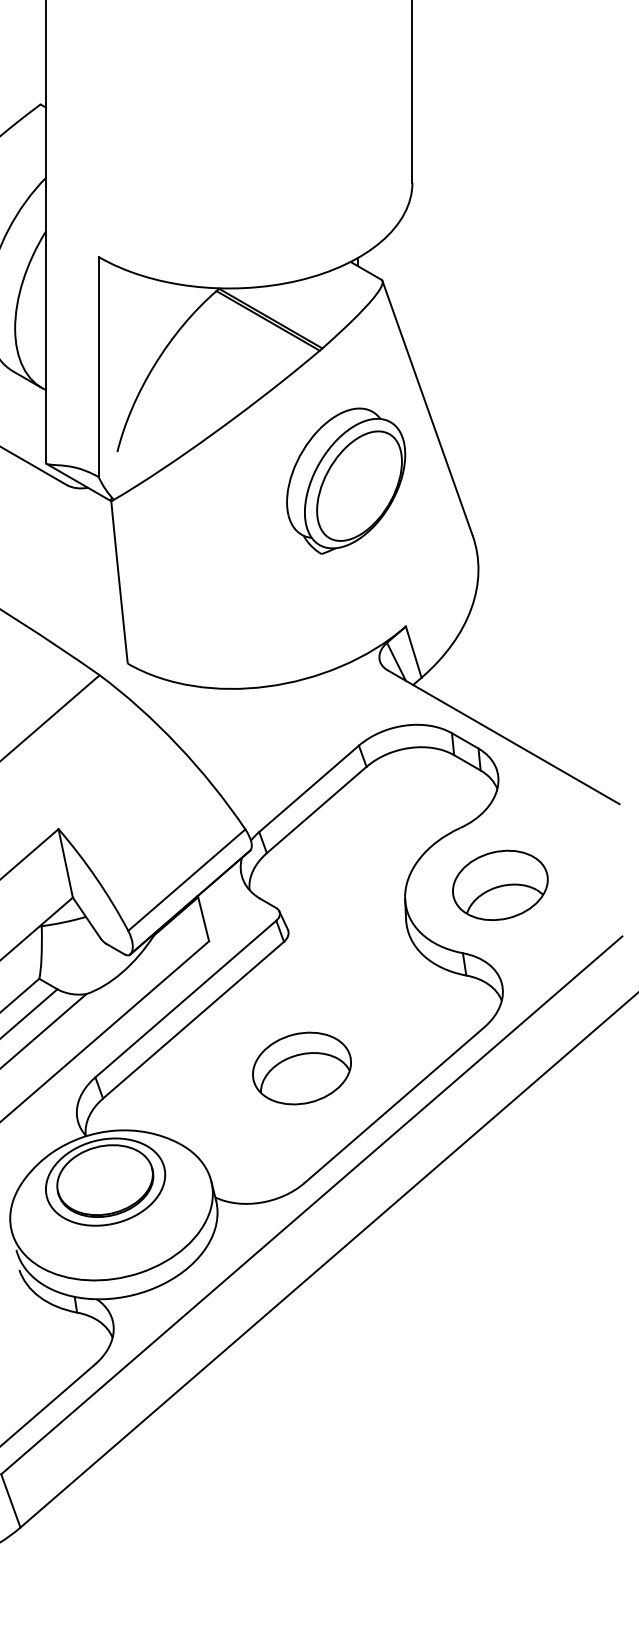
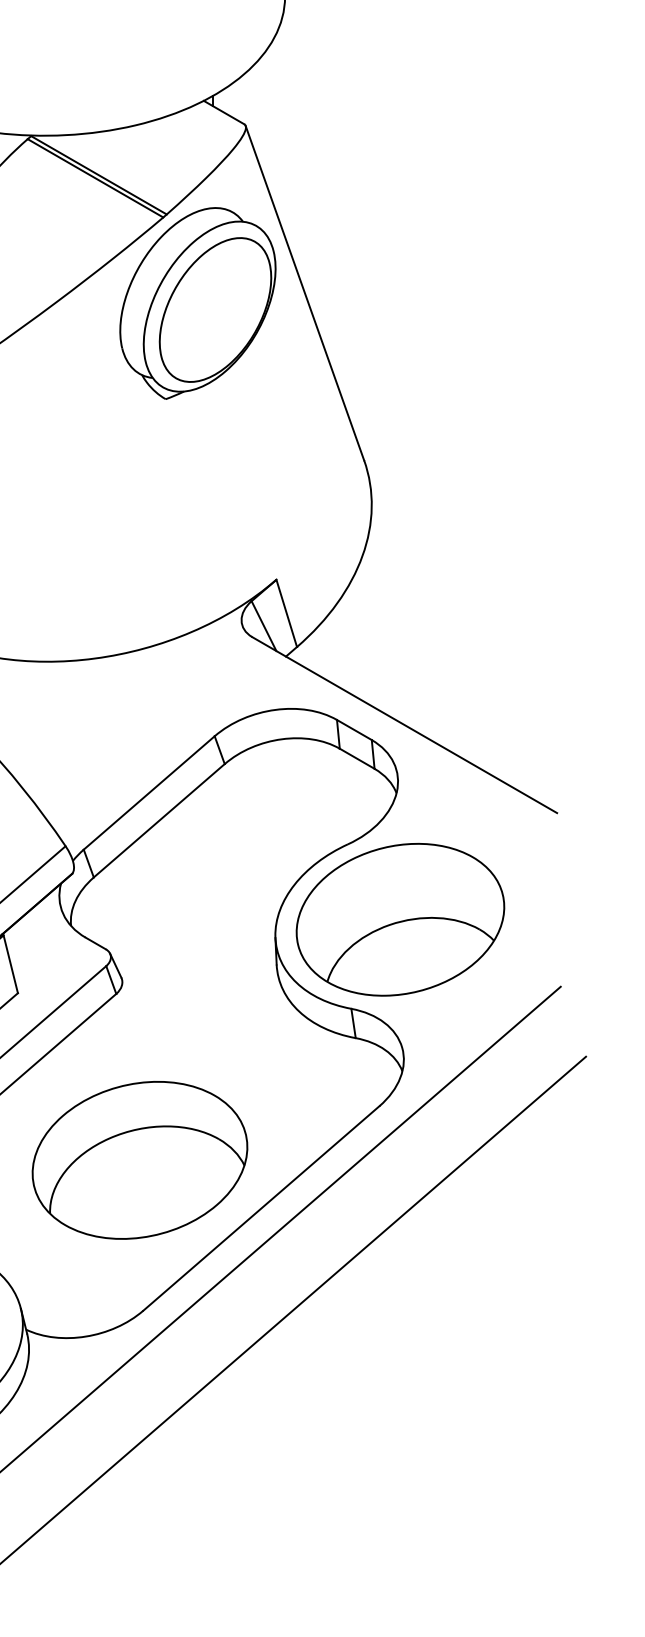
part: (346, 480) -> (198, 302), moved
part: (500, 885) -> (400, 919), size x1.67
part: (301, 1068) -> (139, 1160), size x1.67

